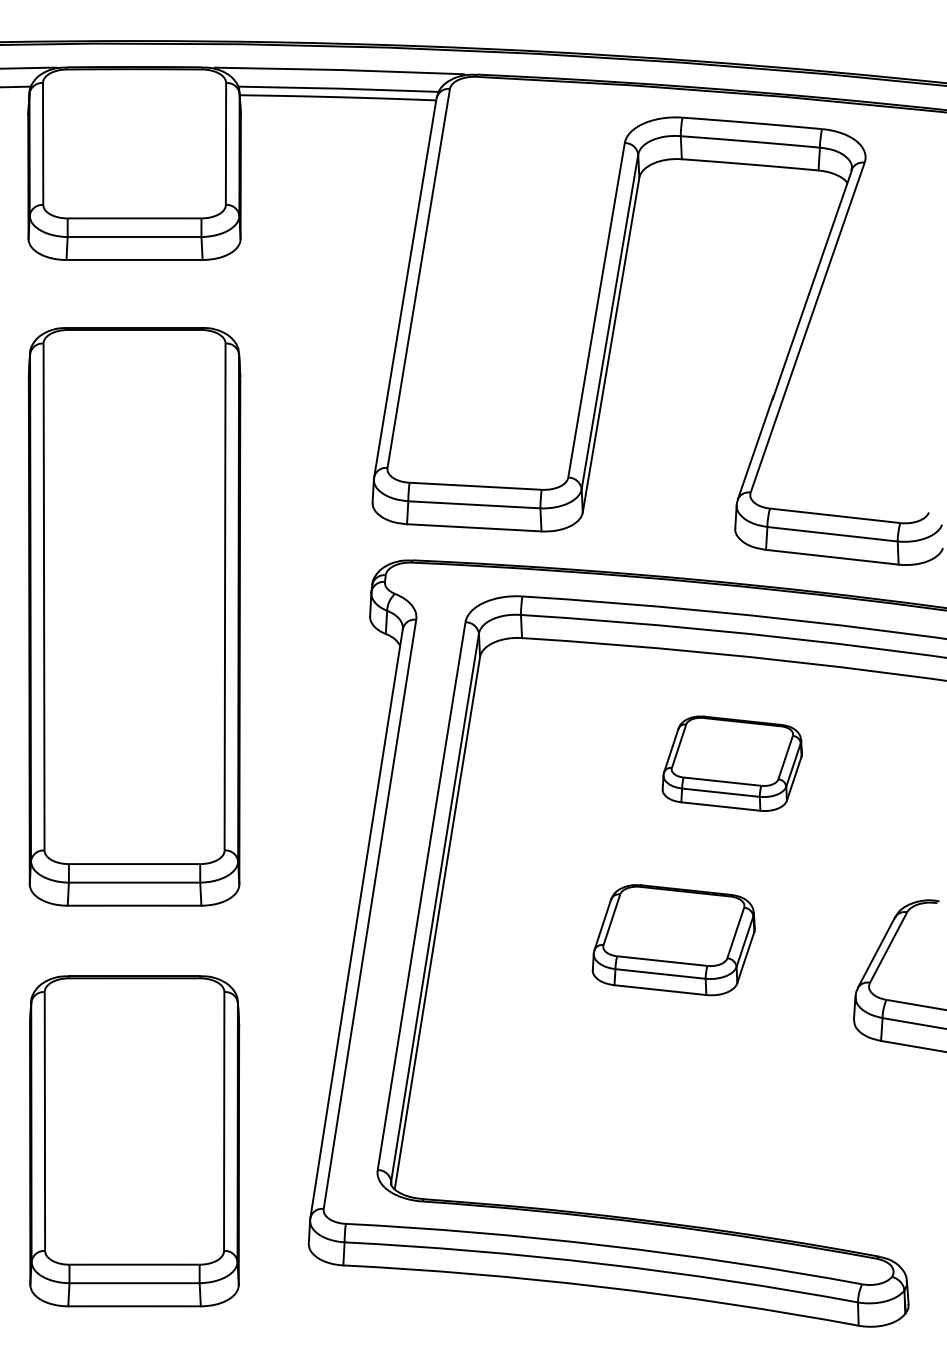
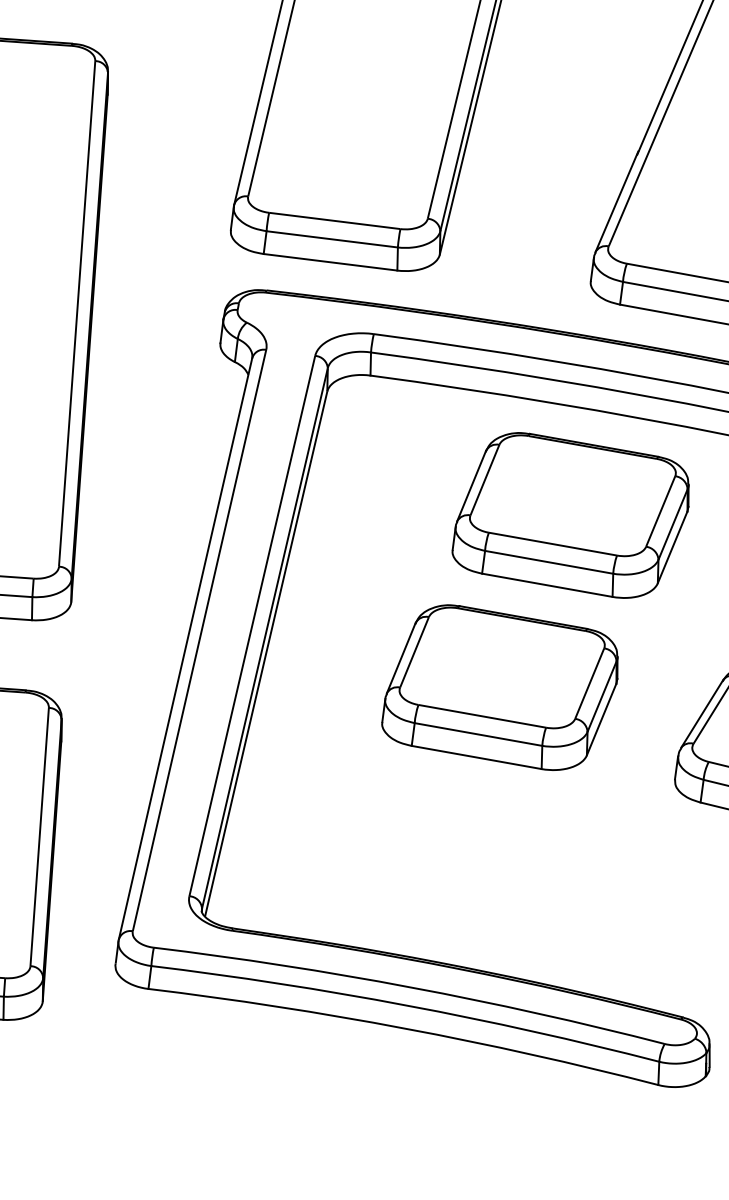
part: (732, 763) -> (571, 515), size x1.67
part: (673, 939) -> (500, 686), size x1.43

